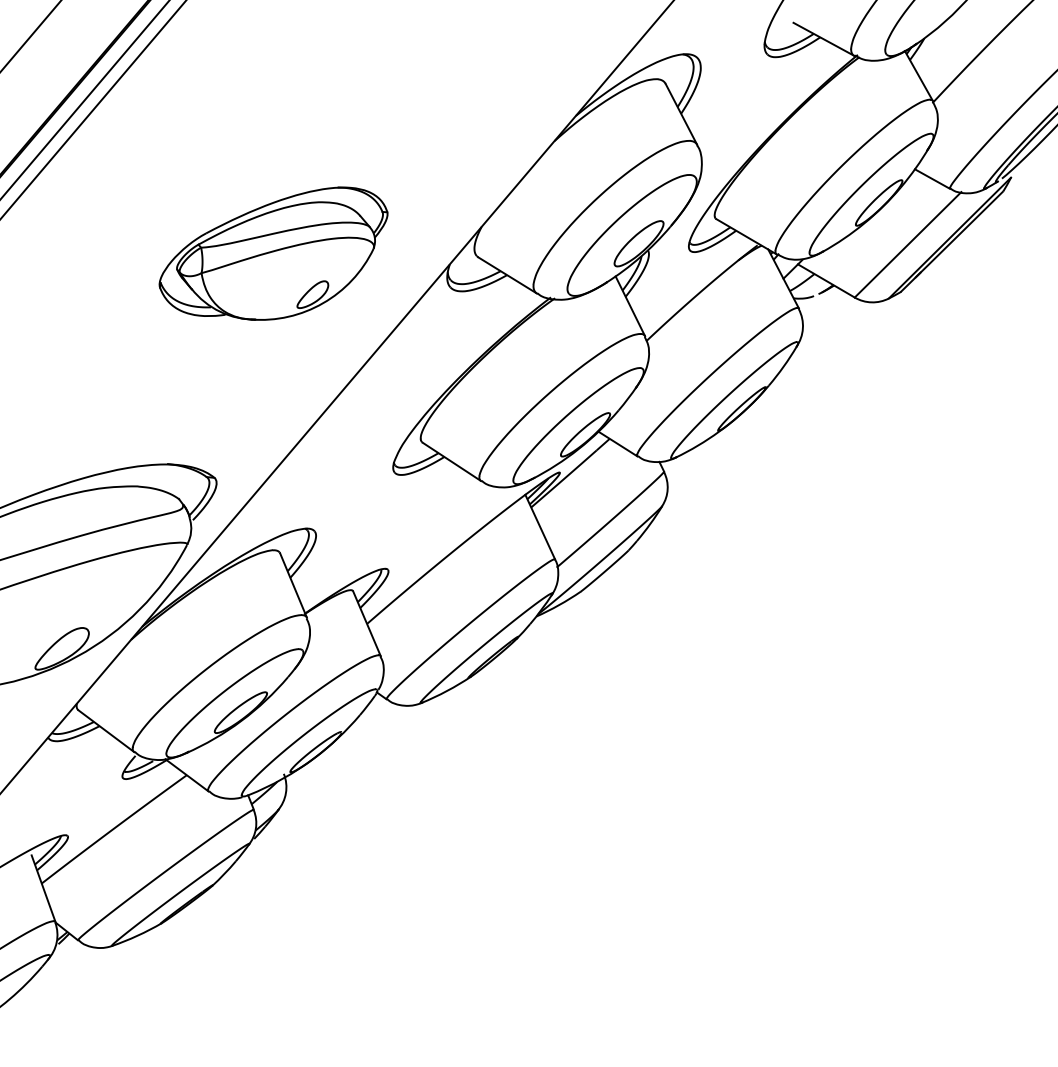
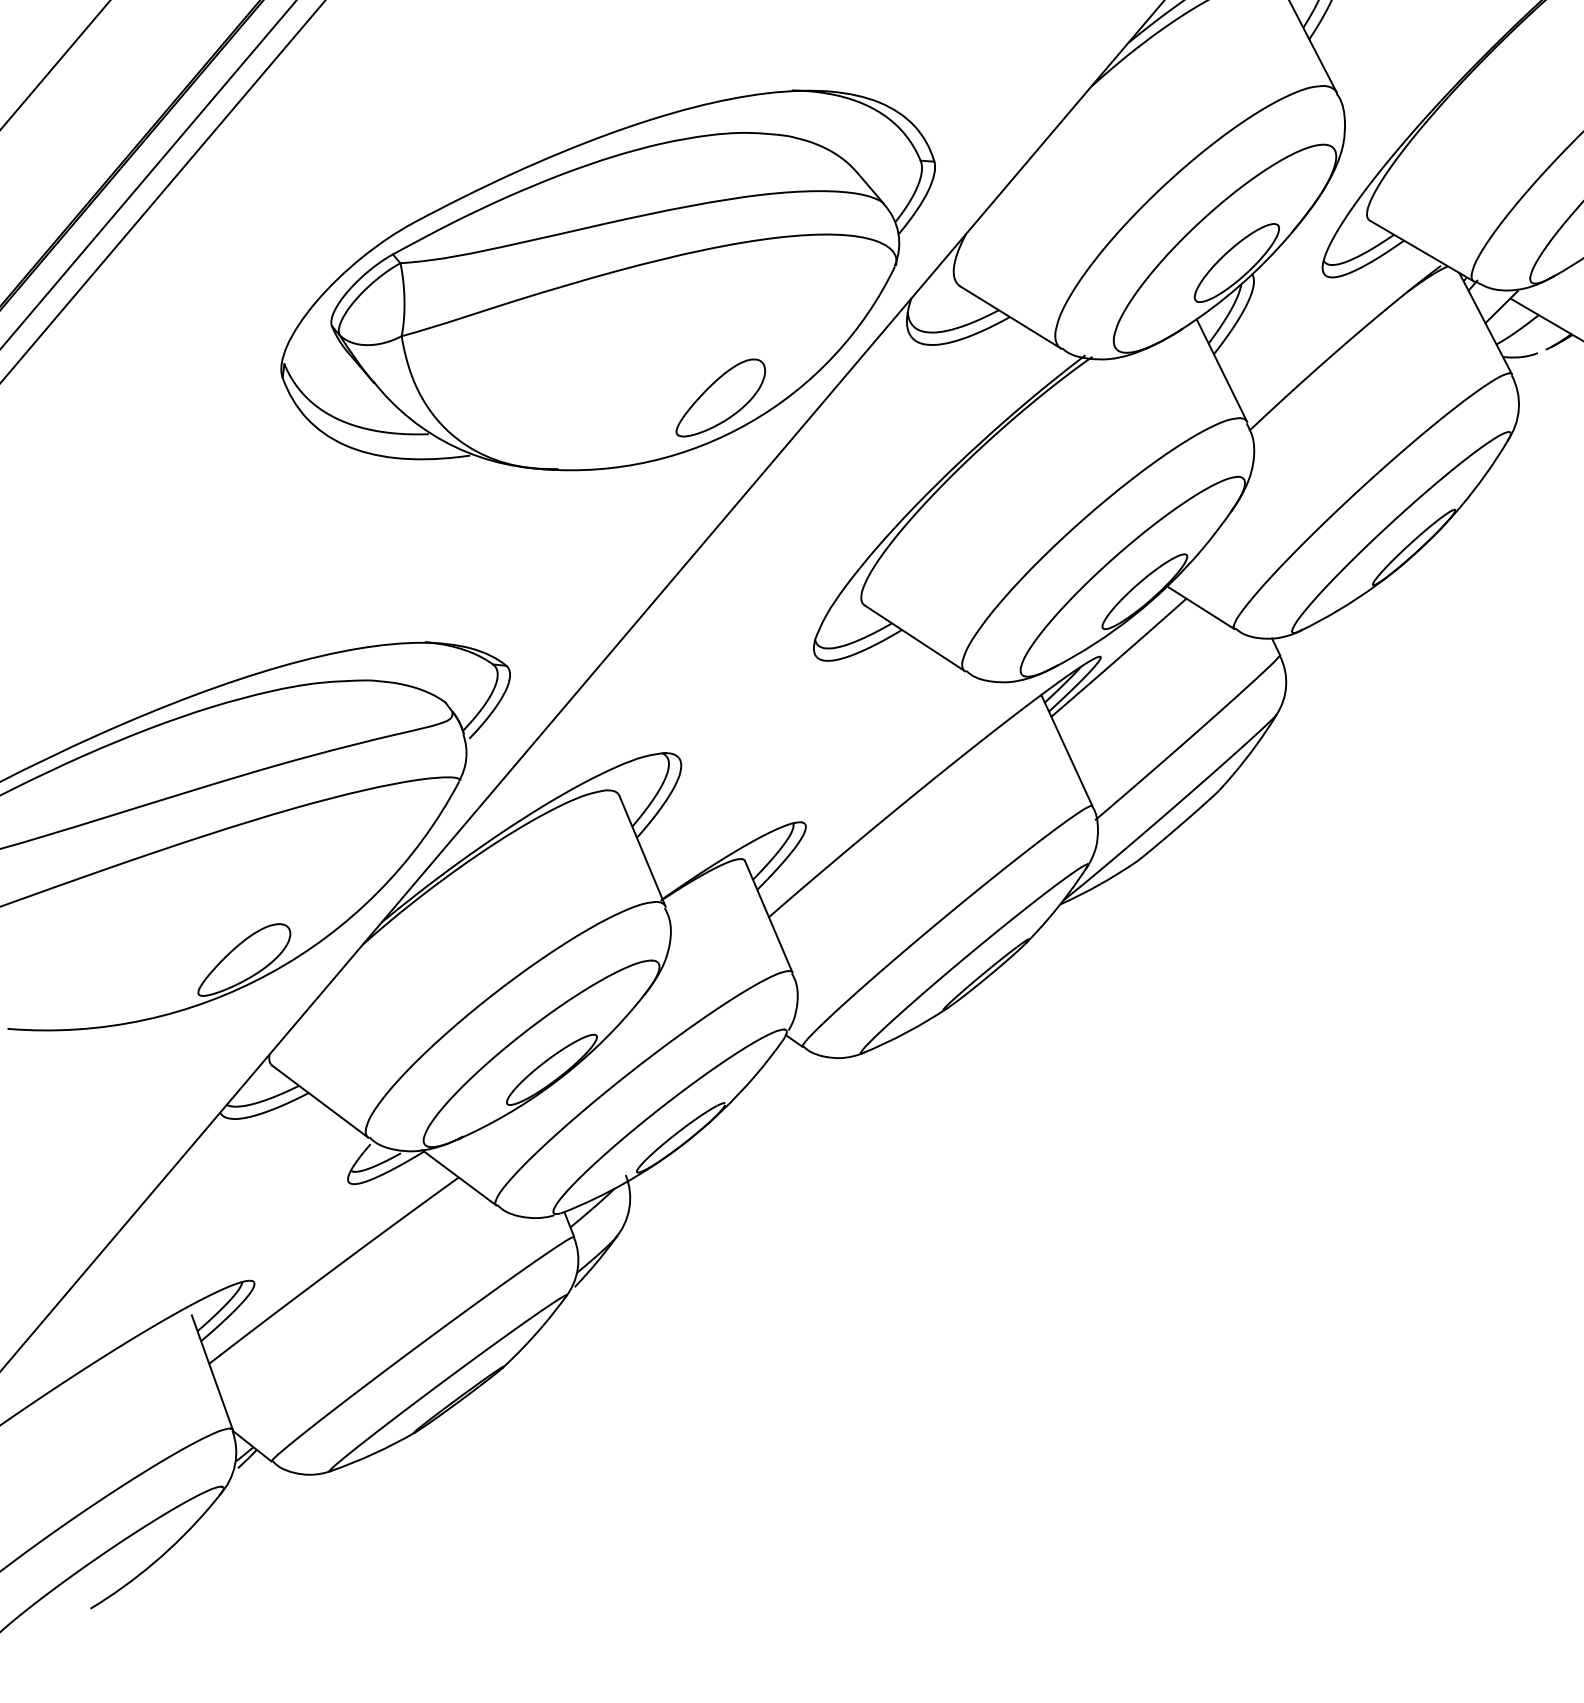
part: (273, 253) -> (607, 279), size x1.67

